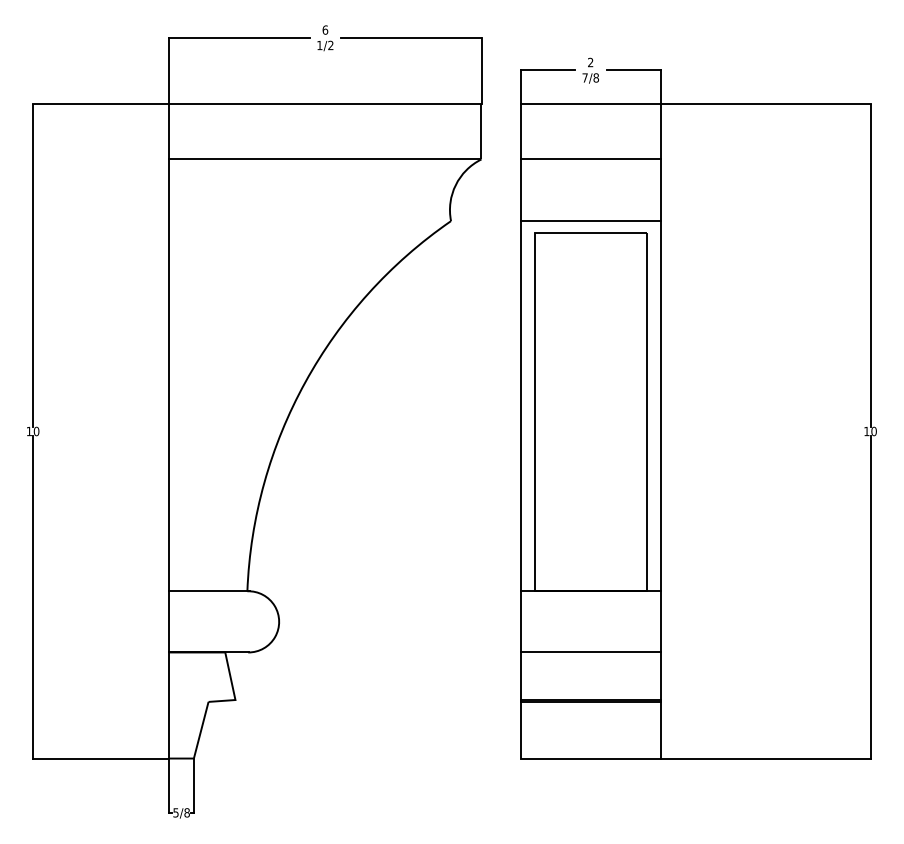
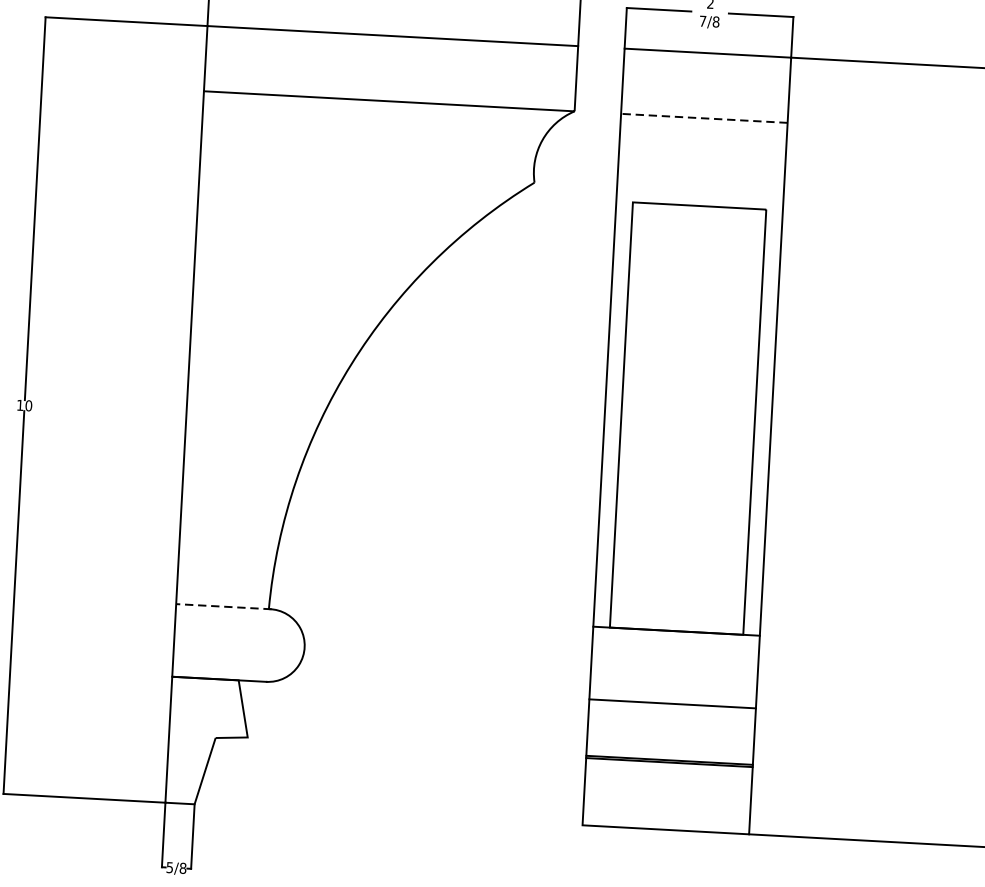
line: (590, 159) -> (704, 118), solid -> dashed
line: (590, 221) -> (700, 192), removed
line: (209, 591) -> (223, 606), solid -> dashed

